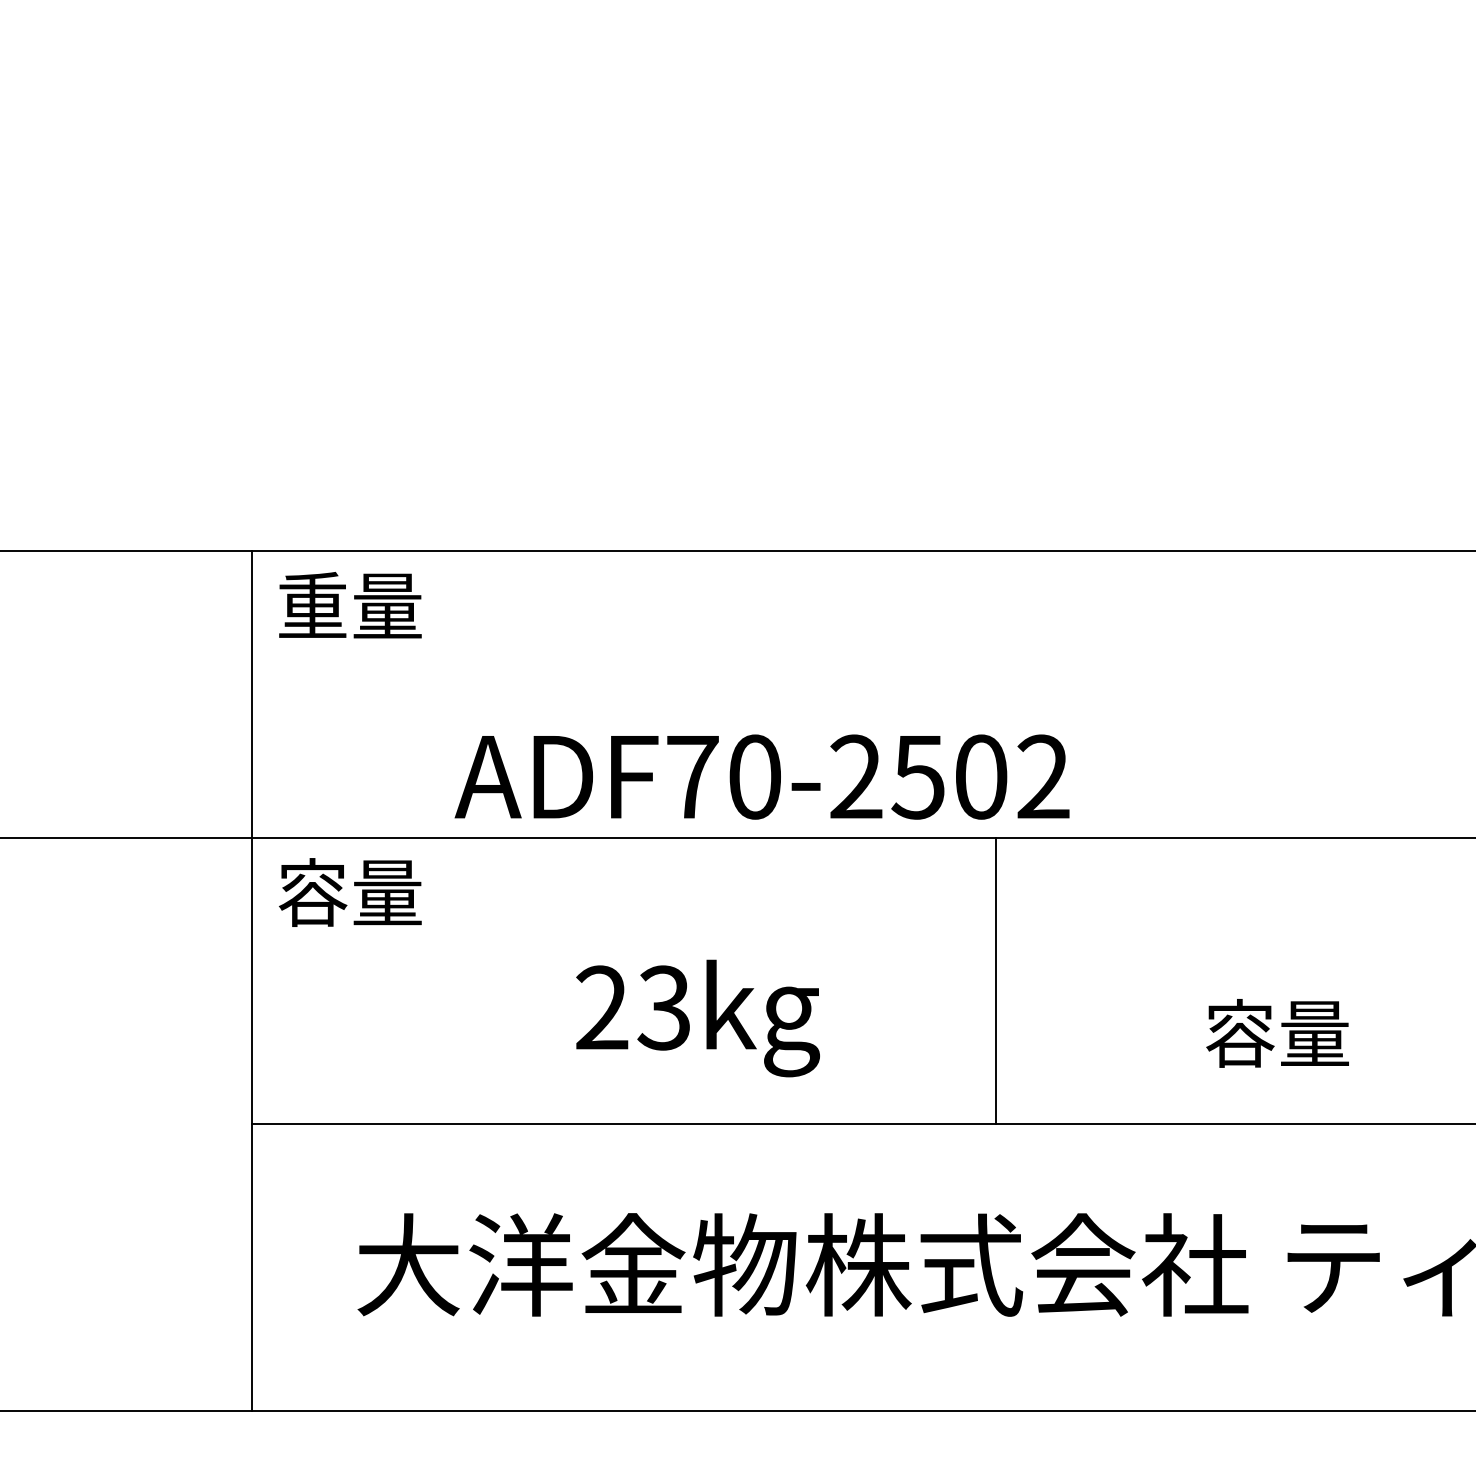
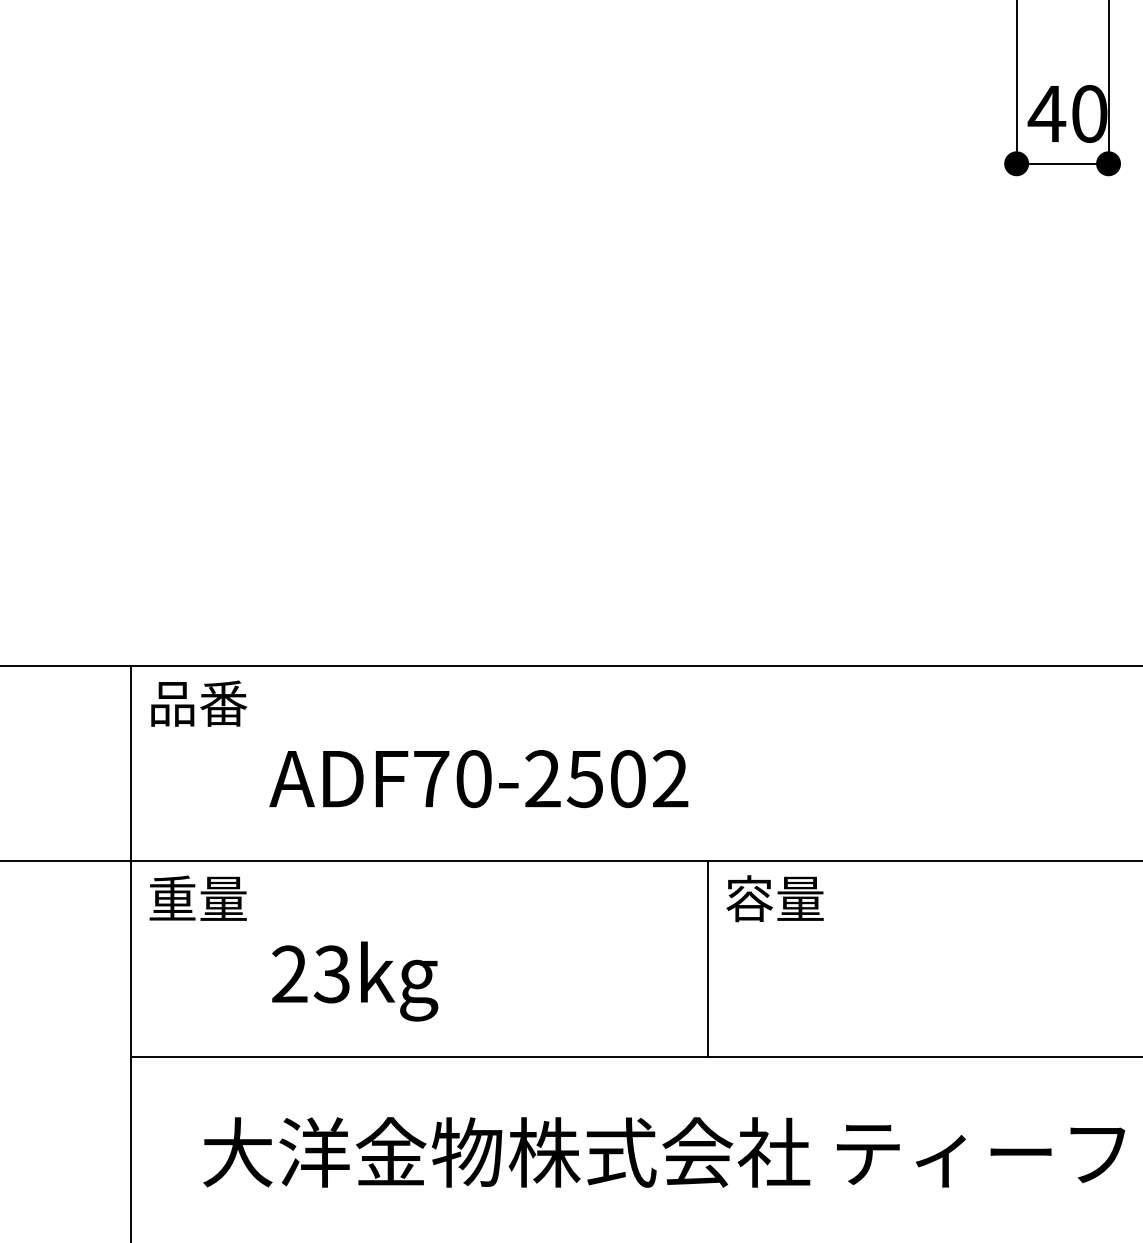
text: (350, 606) -> (198, 703), 重量 -> 品番
text: (761, 777) -> (478, 779), moved
text: (312, 892) -> (172, 898), 容量 -> 重量
line: (995, 980) -> (707, 958), moved
text: (698, 1018) -> (355, 981), moved
text: (1276, 1033) -> (774, 898), moved

